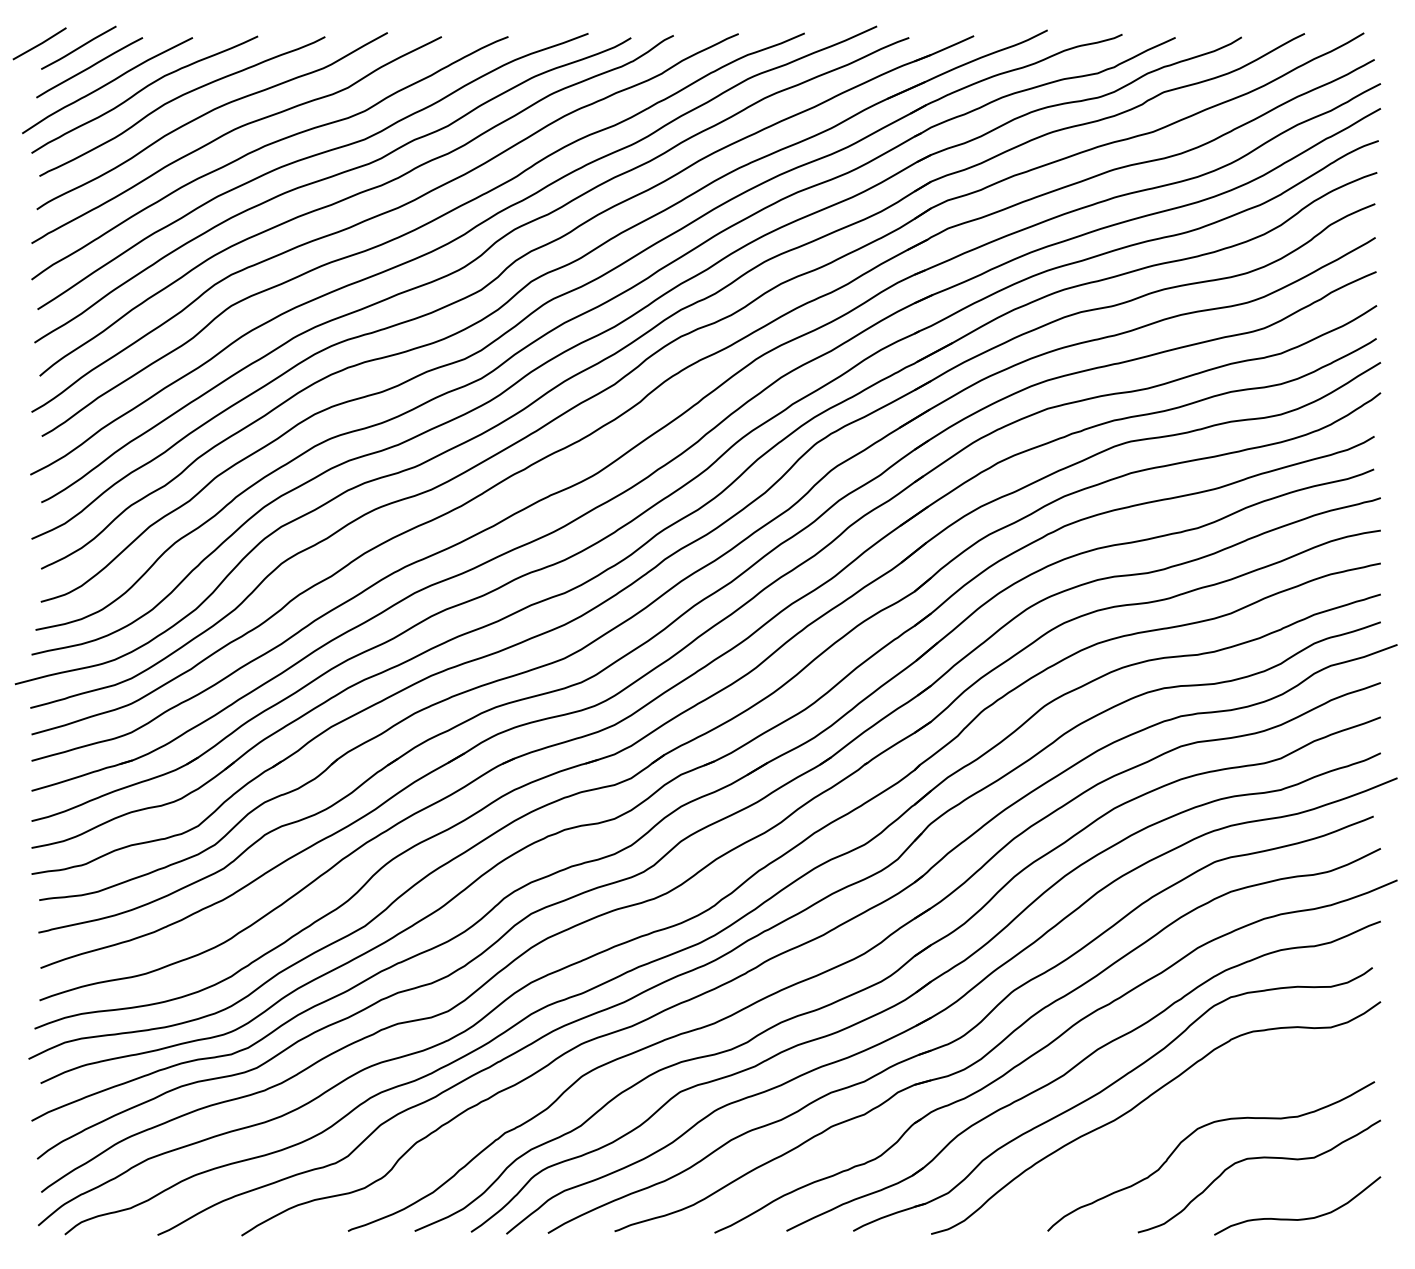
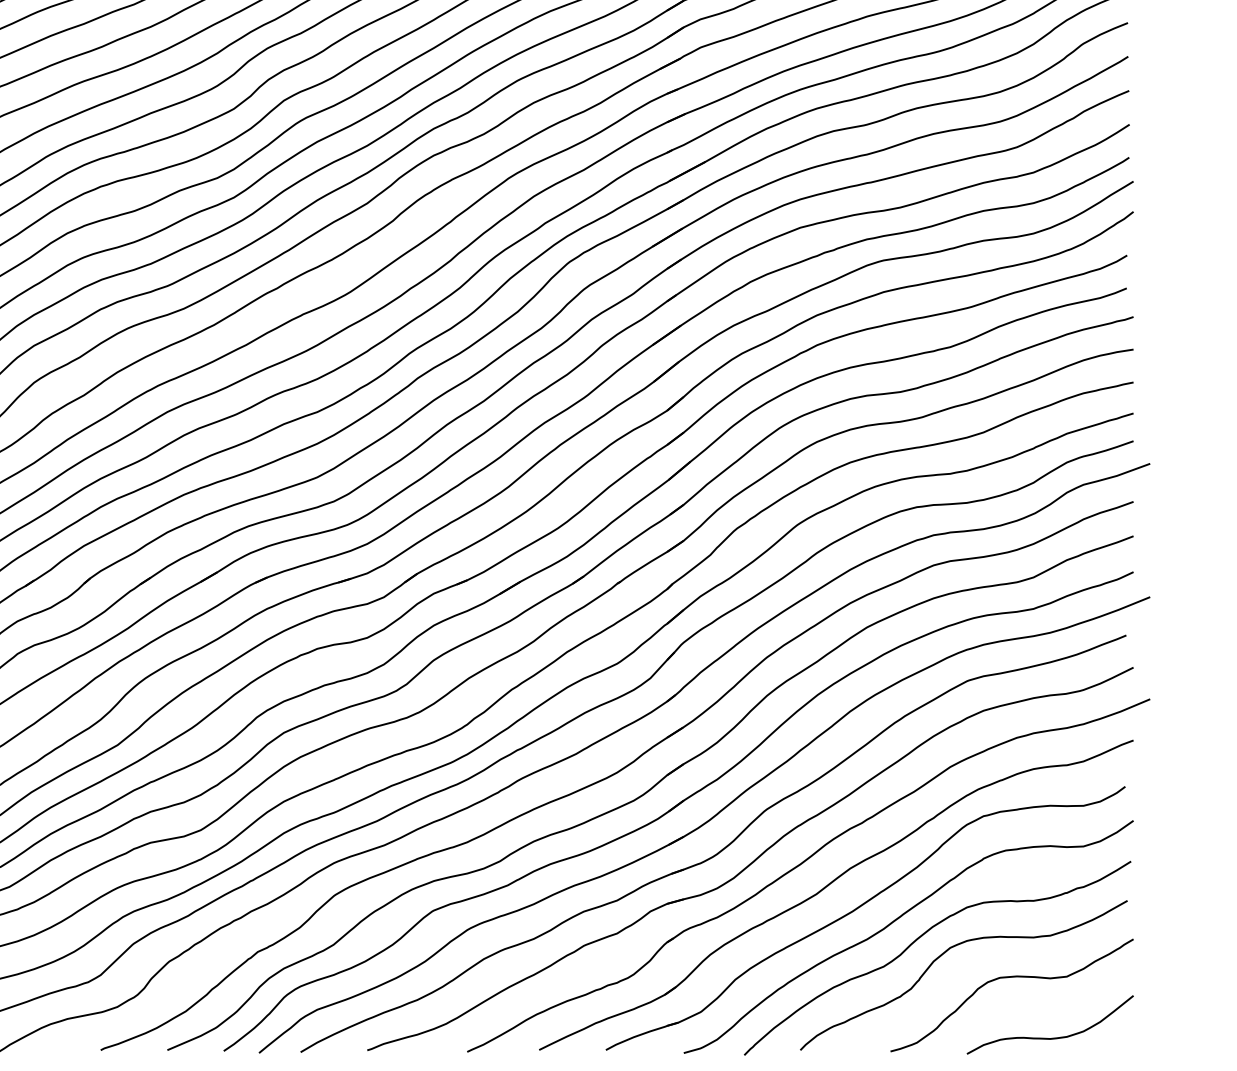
curve: (1167, 1119) -> (920, 938), added

